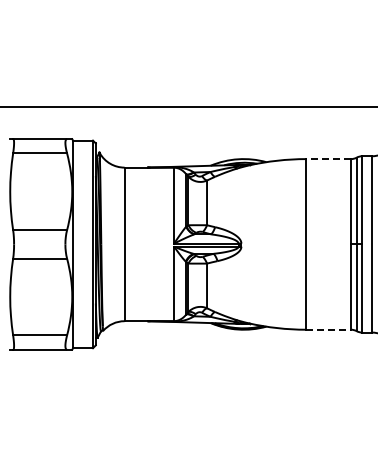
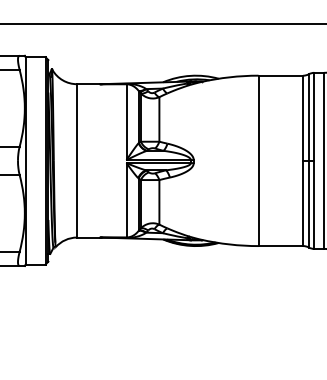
line: (328, 159) -> (280, 76), dashed -> solid
line: (329, 329) -> (281, 245), dashed -> solid

